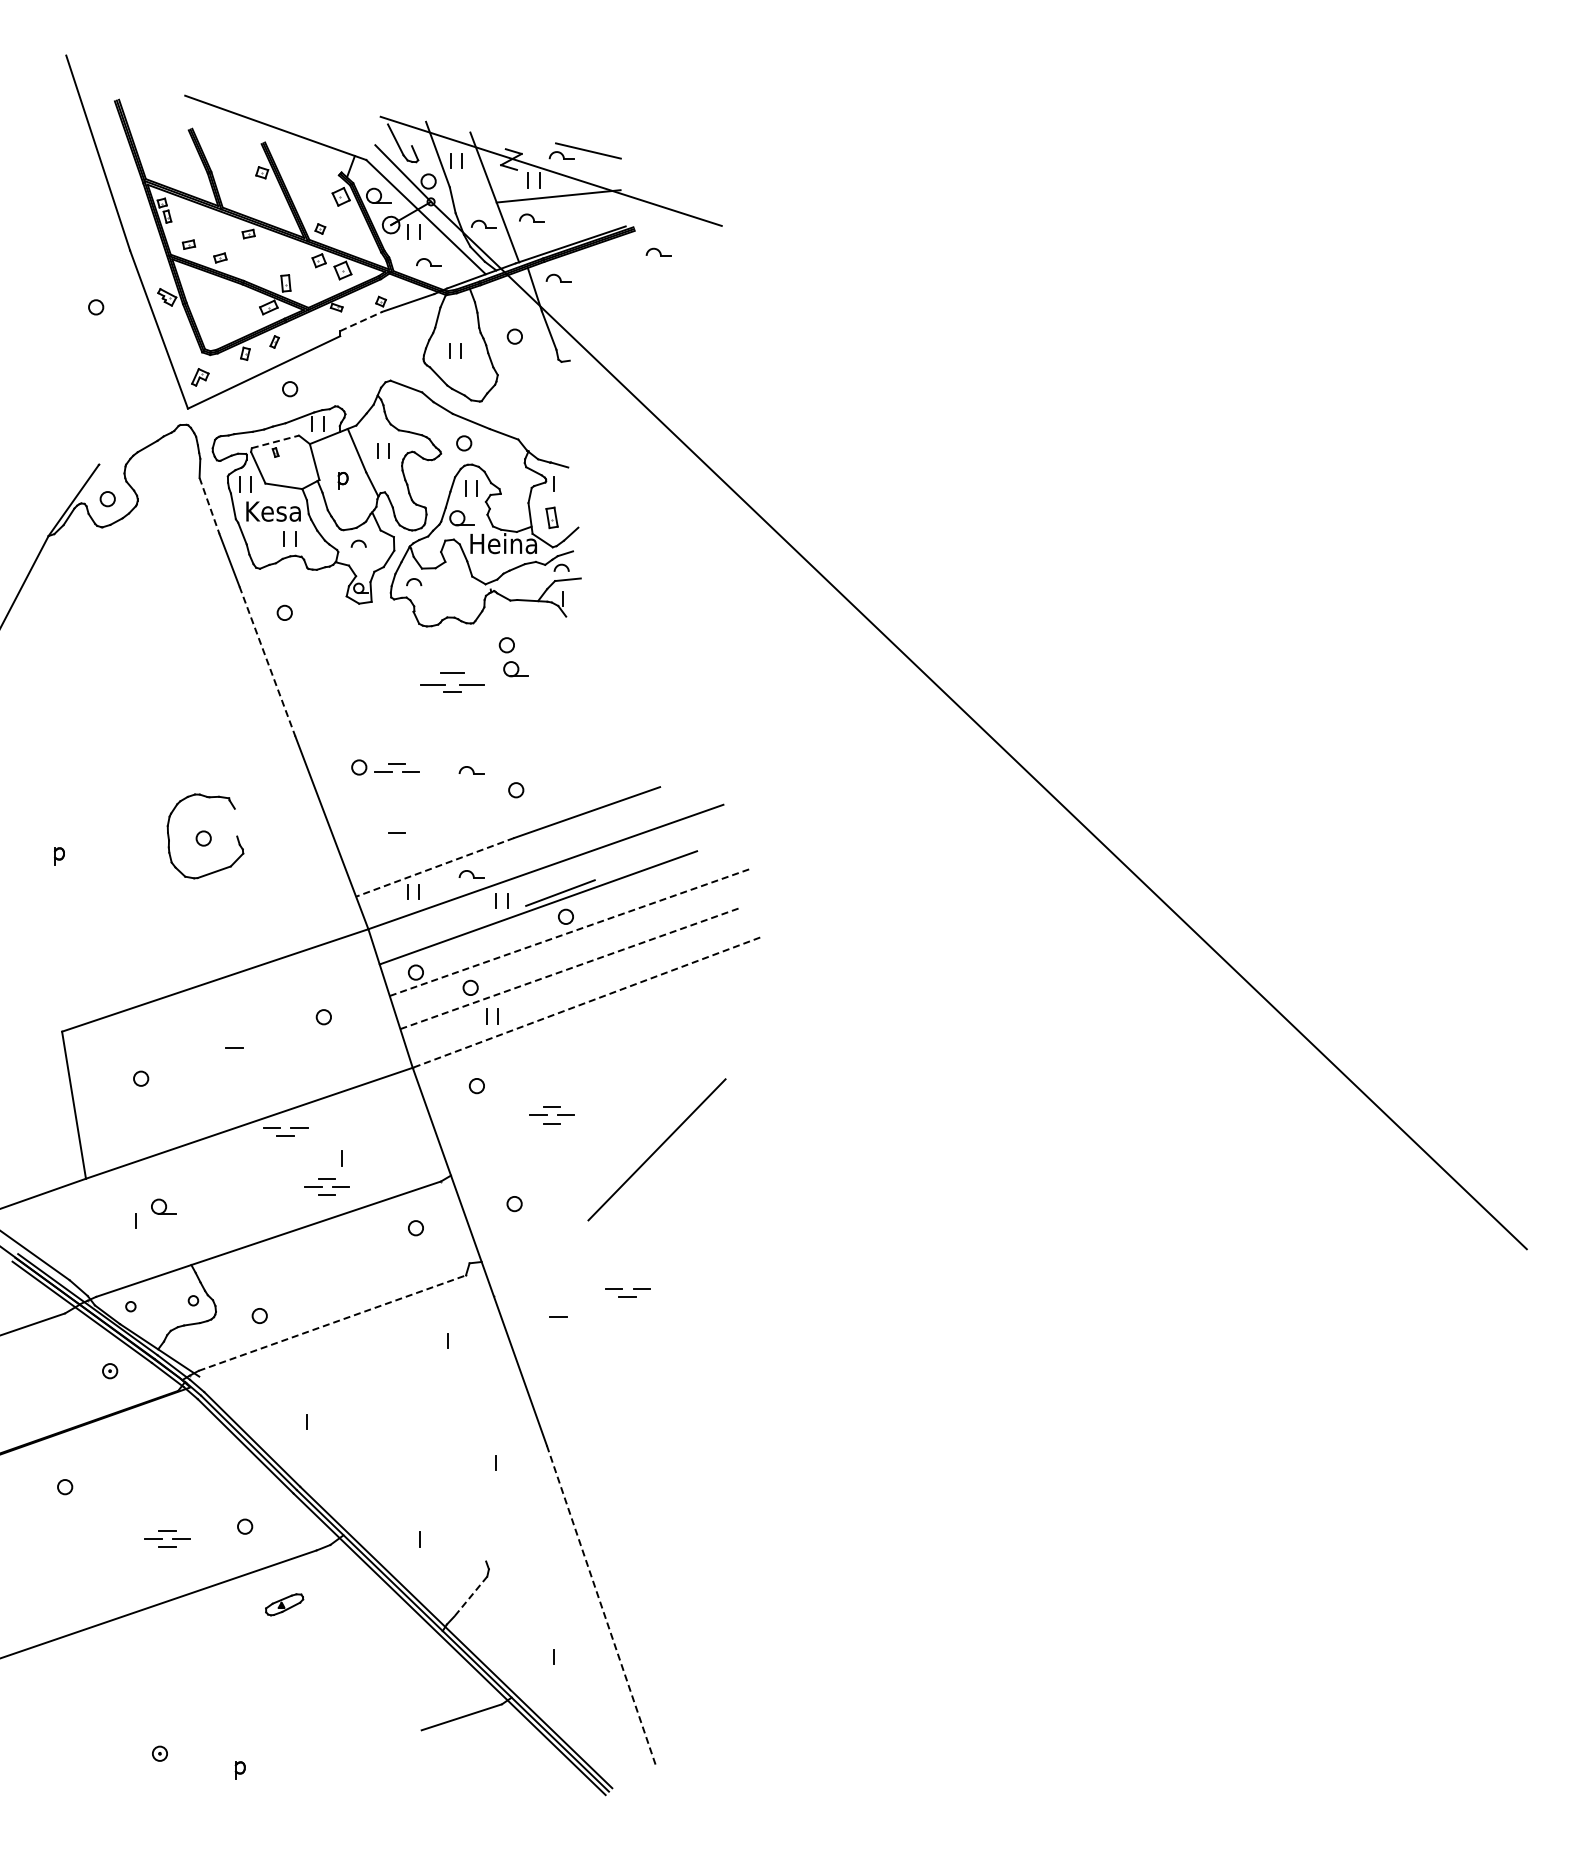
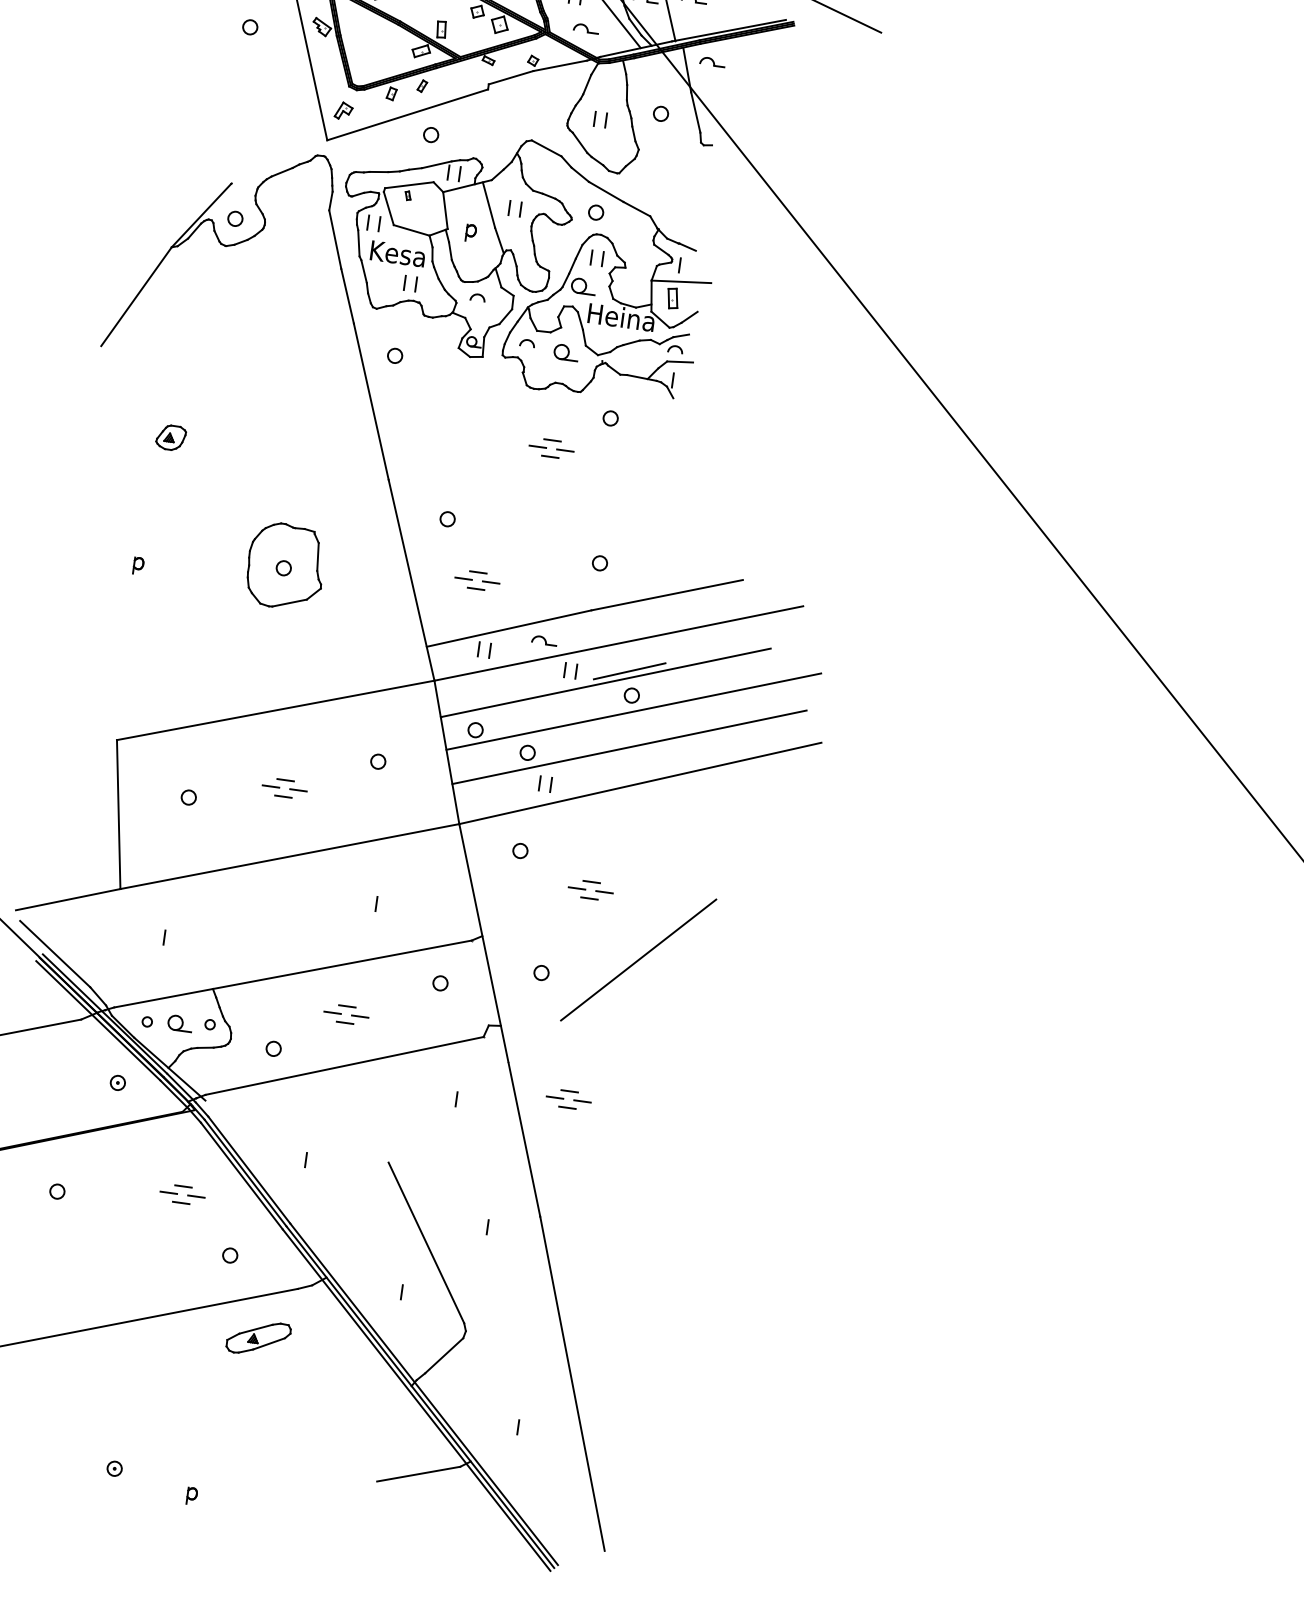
part: (658, 251) -> (814, 49), removed
line: (361, 321) -> (511, 77), dashed -> solid
line: (275, 441) -> (409, 184), dashed -> solid
line: (557, 500) -> (680, 282), added
line: (209, 506) -> (335, 240), dashed -> solid
line: (267, 662) -> (371, 402), dashed -> solid
part: (515, 669) -> (565, 352), moved
part: (452, 678) -> (552, 443), size x0.71
part: (74, 724) -> (171, 437), added
part: (396, 767) -> (477, 575), moved
part: (471, 770) -> (558, 537), removed
line: (235, 822) -> (317, 556), added
line: (434, 867) -> (508, 628), dashed -> solid
line: (570, 932) -> (634, 711), dashed -> solid
line: (570, 968) -> (629, 747), dashed -> solid
line: (586, 1002) -> (640, 783), dashed -> solid
part: (285, 1131) -> (283, 792), moved
line: (656, 1149) -> (638, 959), moved
part: (326, 1186) -> (345, 1013), moved
part: (163, 1206) -> (180, 1023), moved
part: (627, 1292) -> (567, 1103), moved
line: (332, 1323) -> (344, 1066), dashed -> solid
line: (437, 1486) -> (426, 1242), added
part: (167, 1538) -> (182, 1194), moved
line: (470, 1596) -> (443, 1355), dashed -> solid
part: (284, 1604) -> (258, 1338), size x1.67
line: (601, 1607) -> (572, 1384), dashed -> solid

